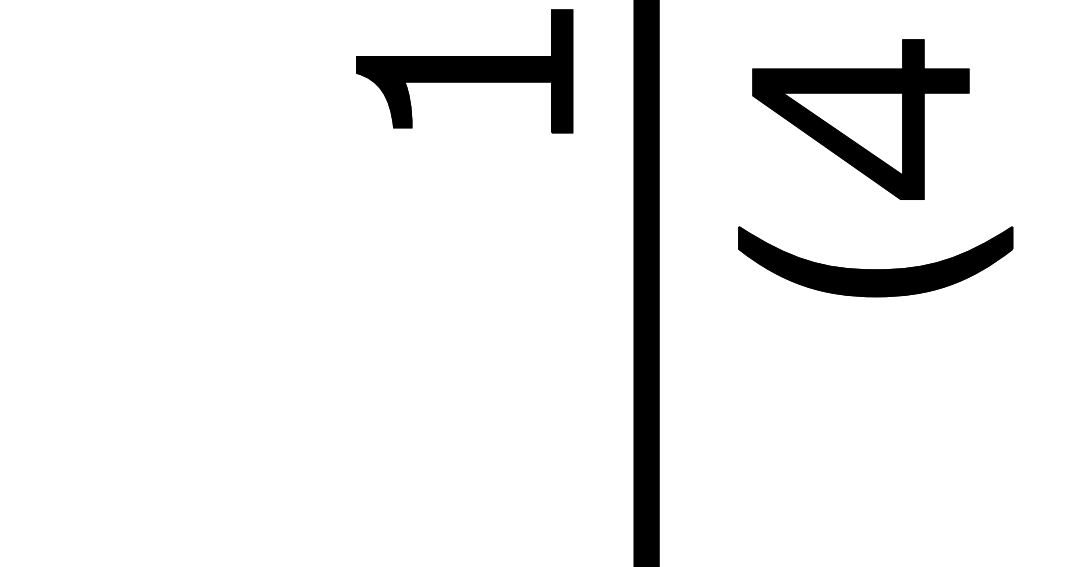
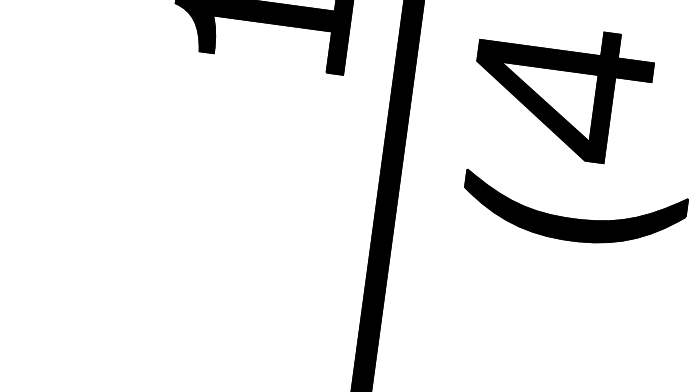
part: (860, 119) -> (561, 91), moved

